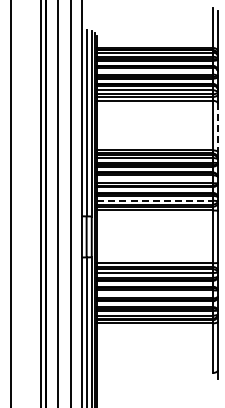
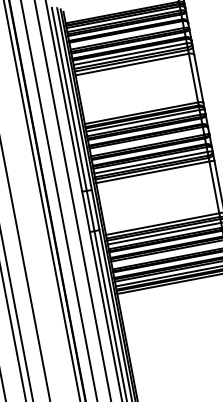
line: (217, 127) -> (198, 79), dashed -> solid
line: (154, 200) -> (150, 162), dashed -> solid

